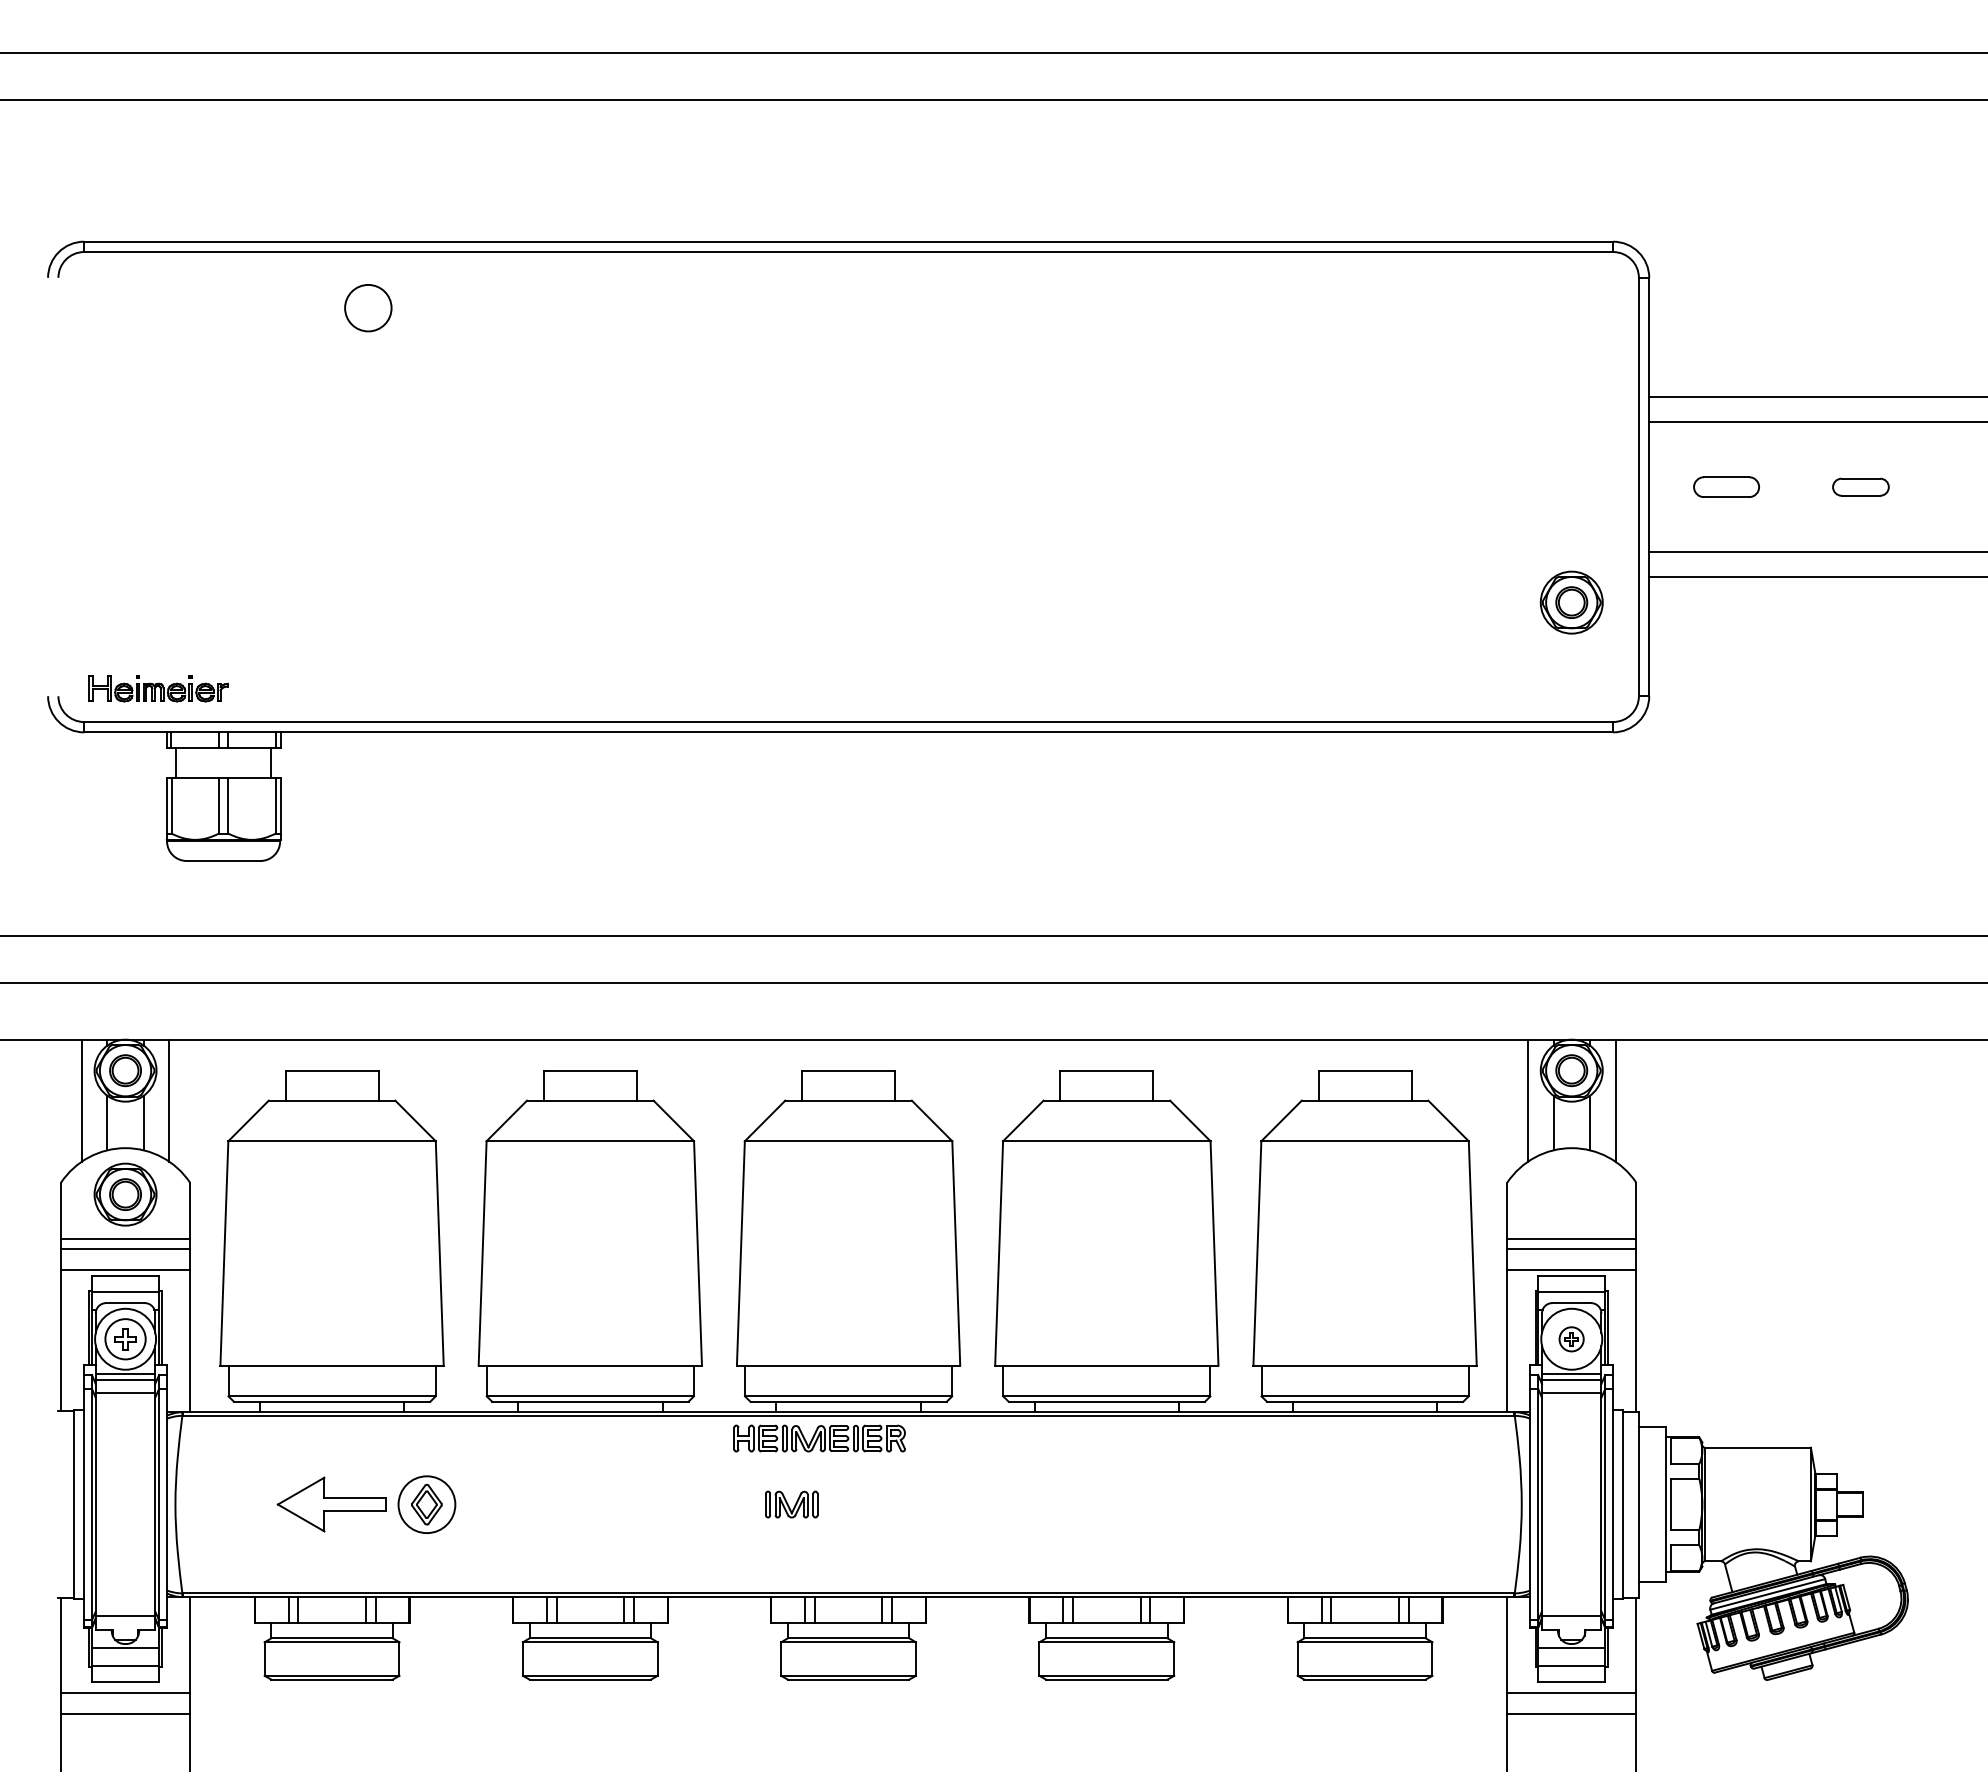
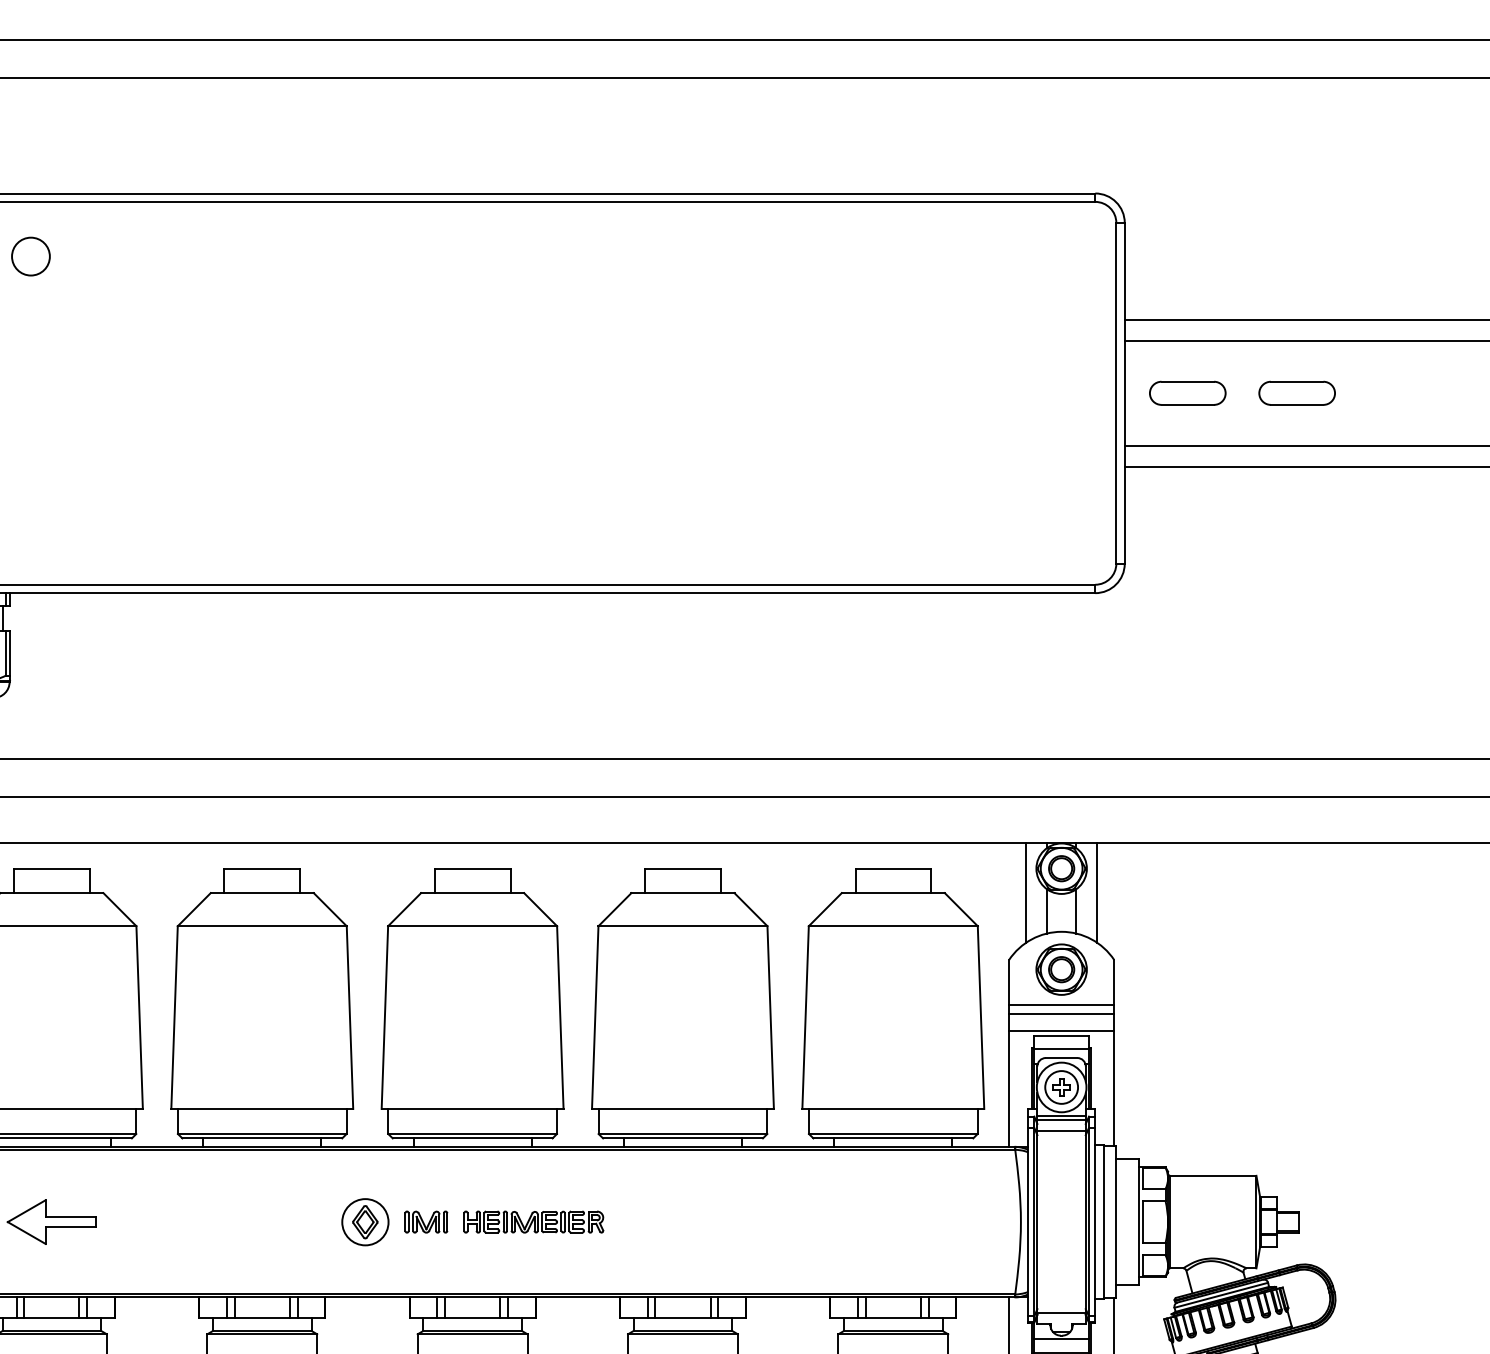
circle: (368, 308) -> (31, 256), moved
part: (1726, 487) -> (1187, 393), size x1.43
part: (1860, 487) -> (1296, 393), size x1.67
part: (1571, 602) -> (1061, 969), moved
part: (1571, 1339) -> (1061, 1087), size x1.67
part: (819, 1438) -> (533, 1222), moved
part: (426, 1504) -> (365, 1222), moved

